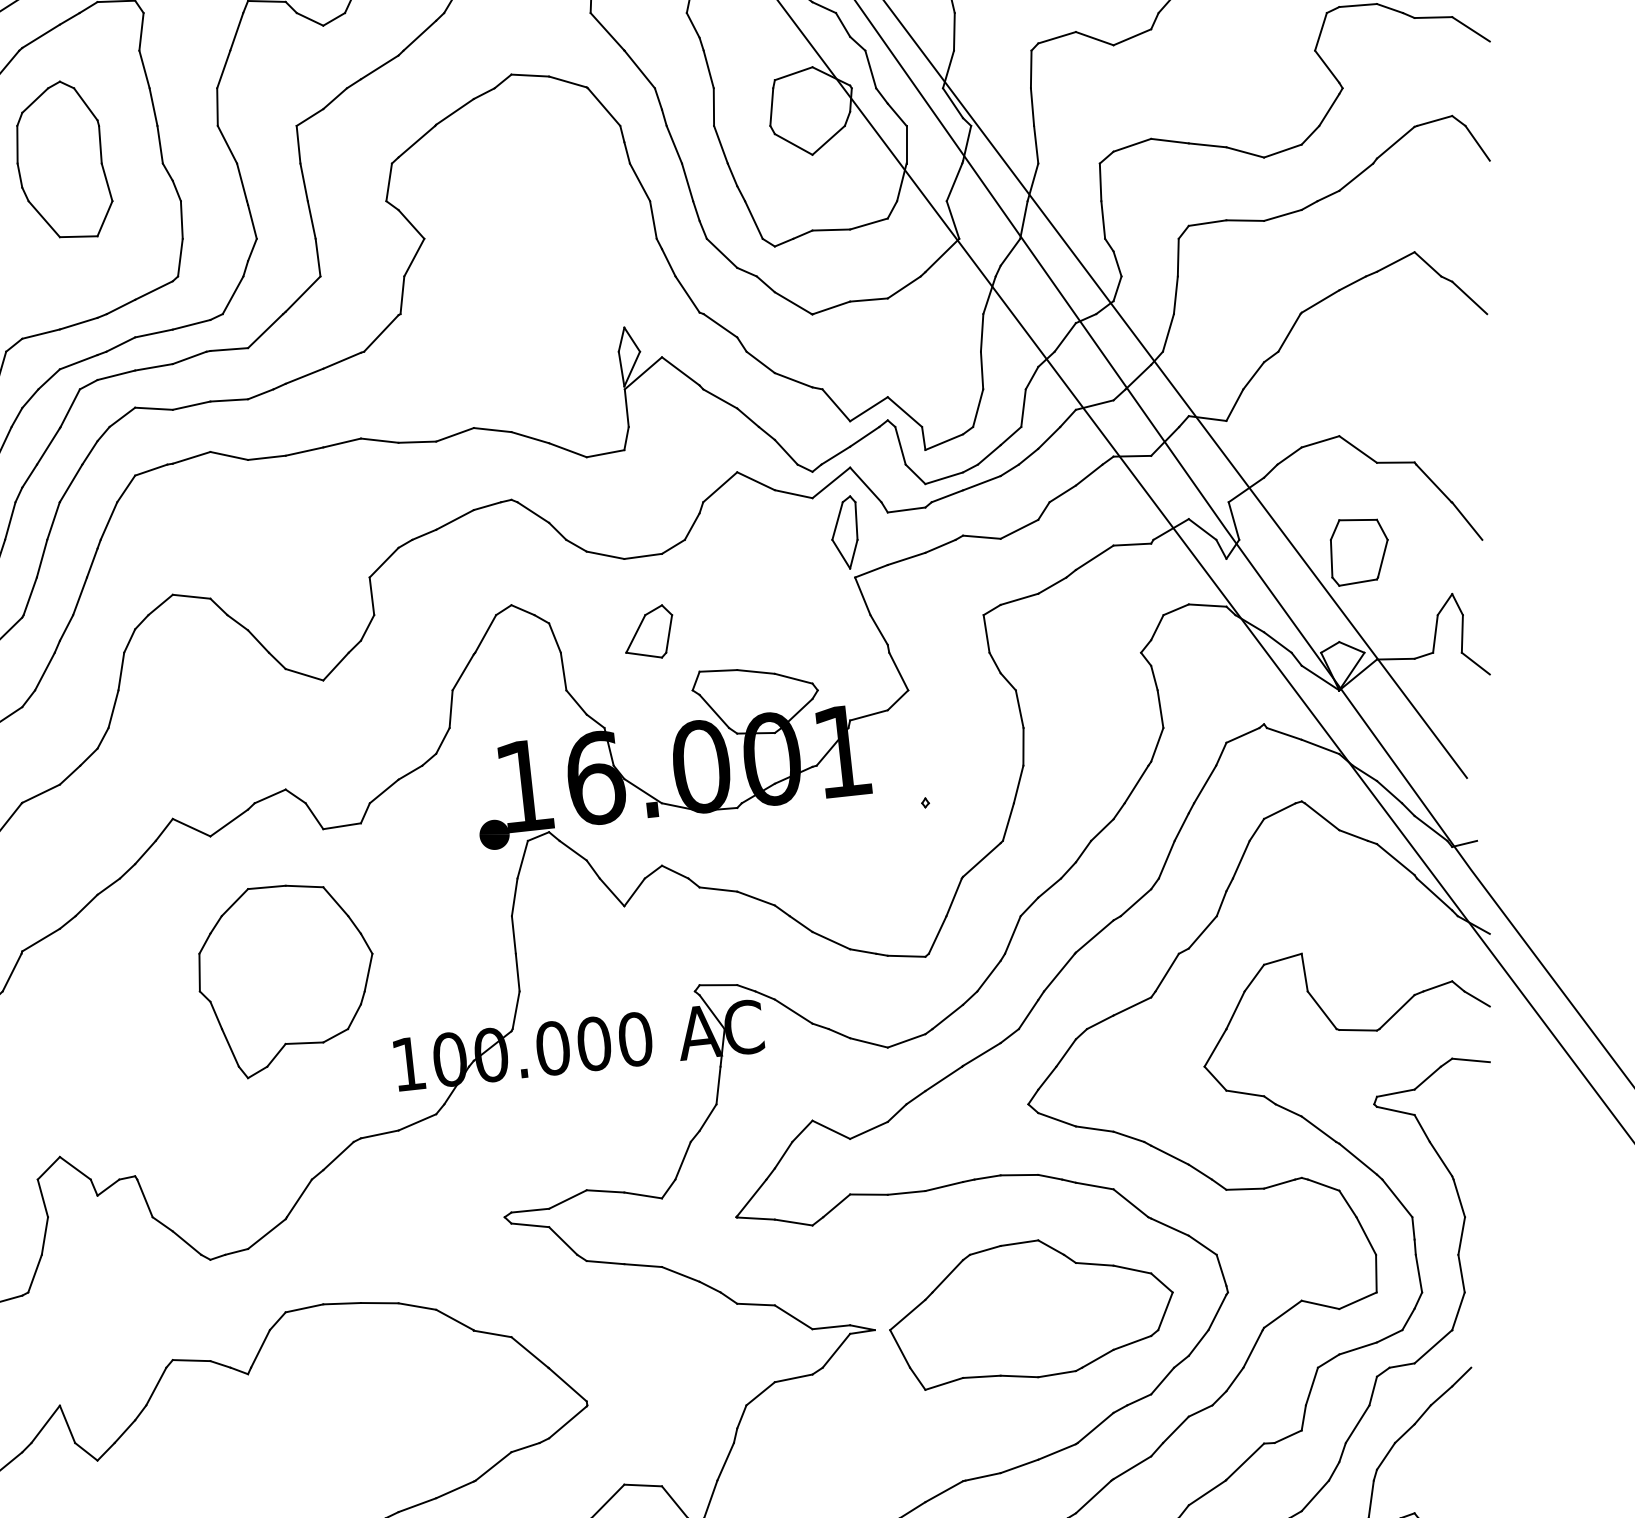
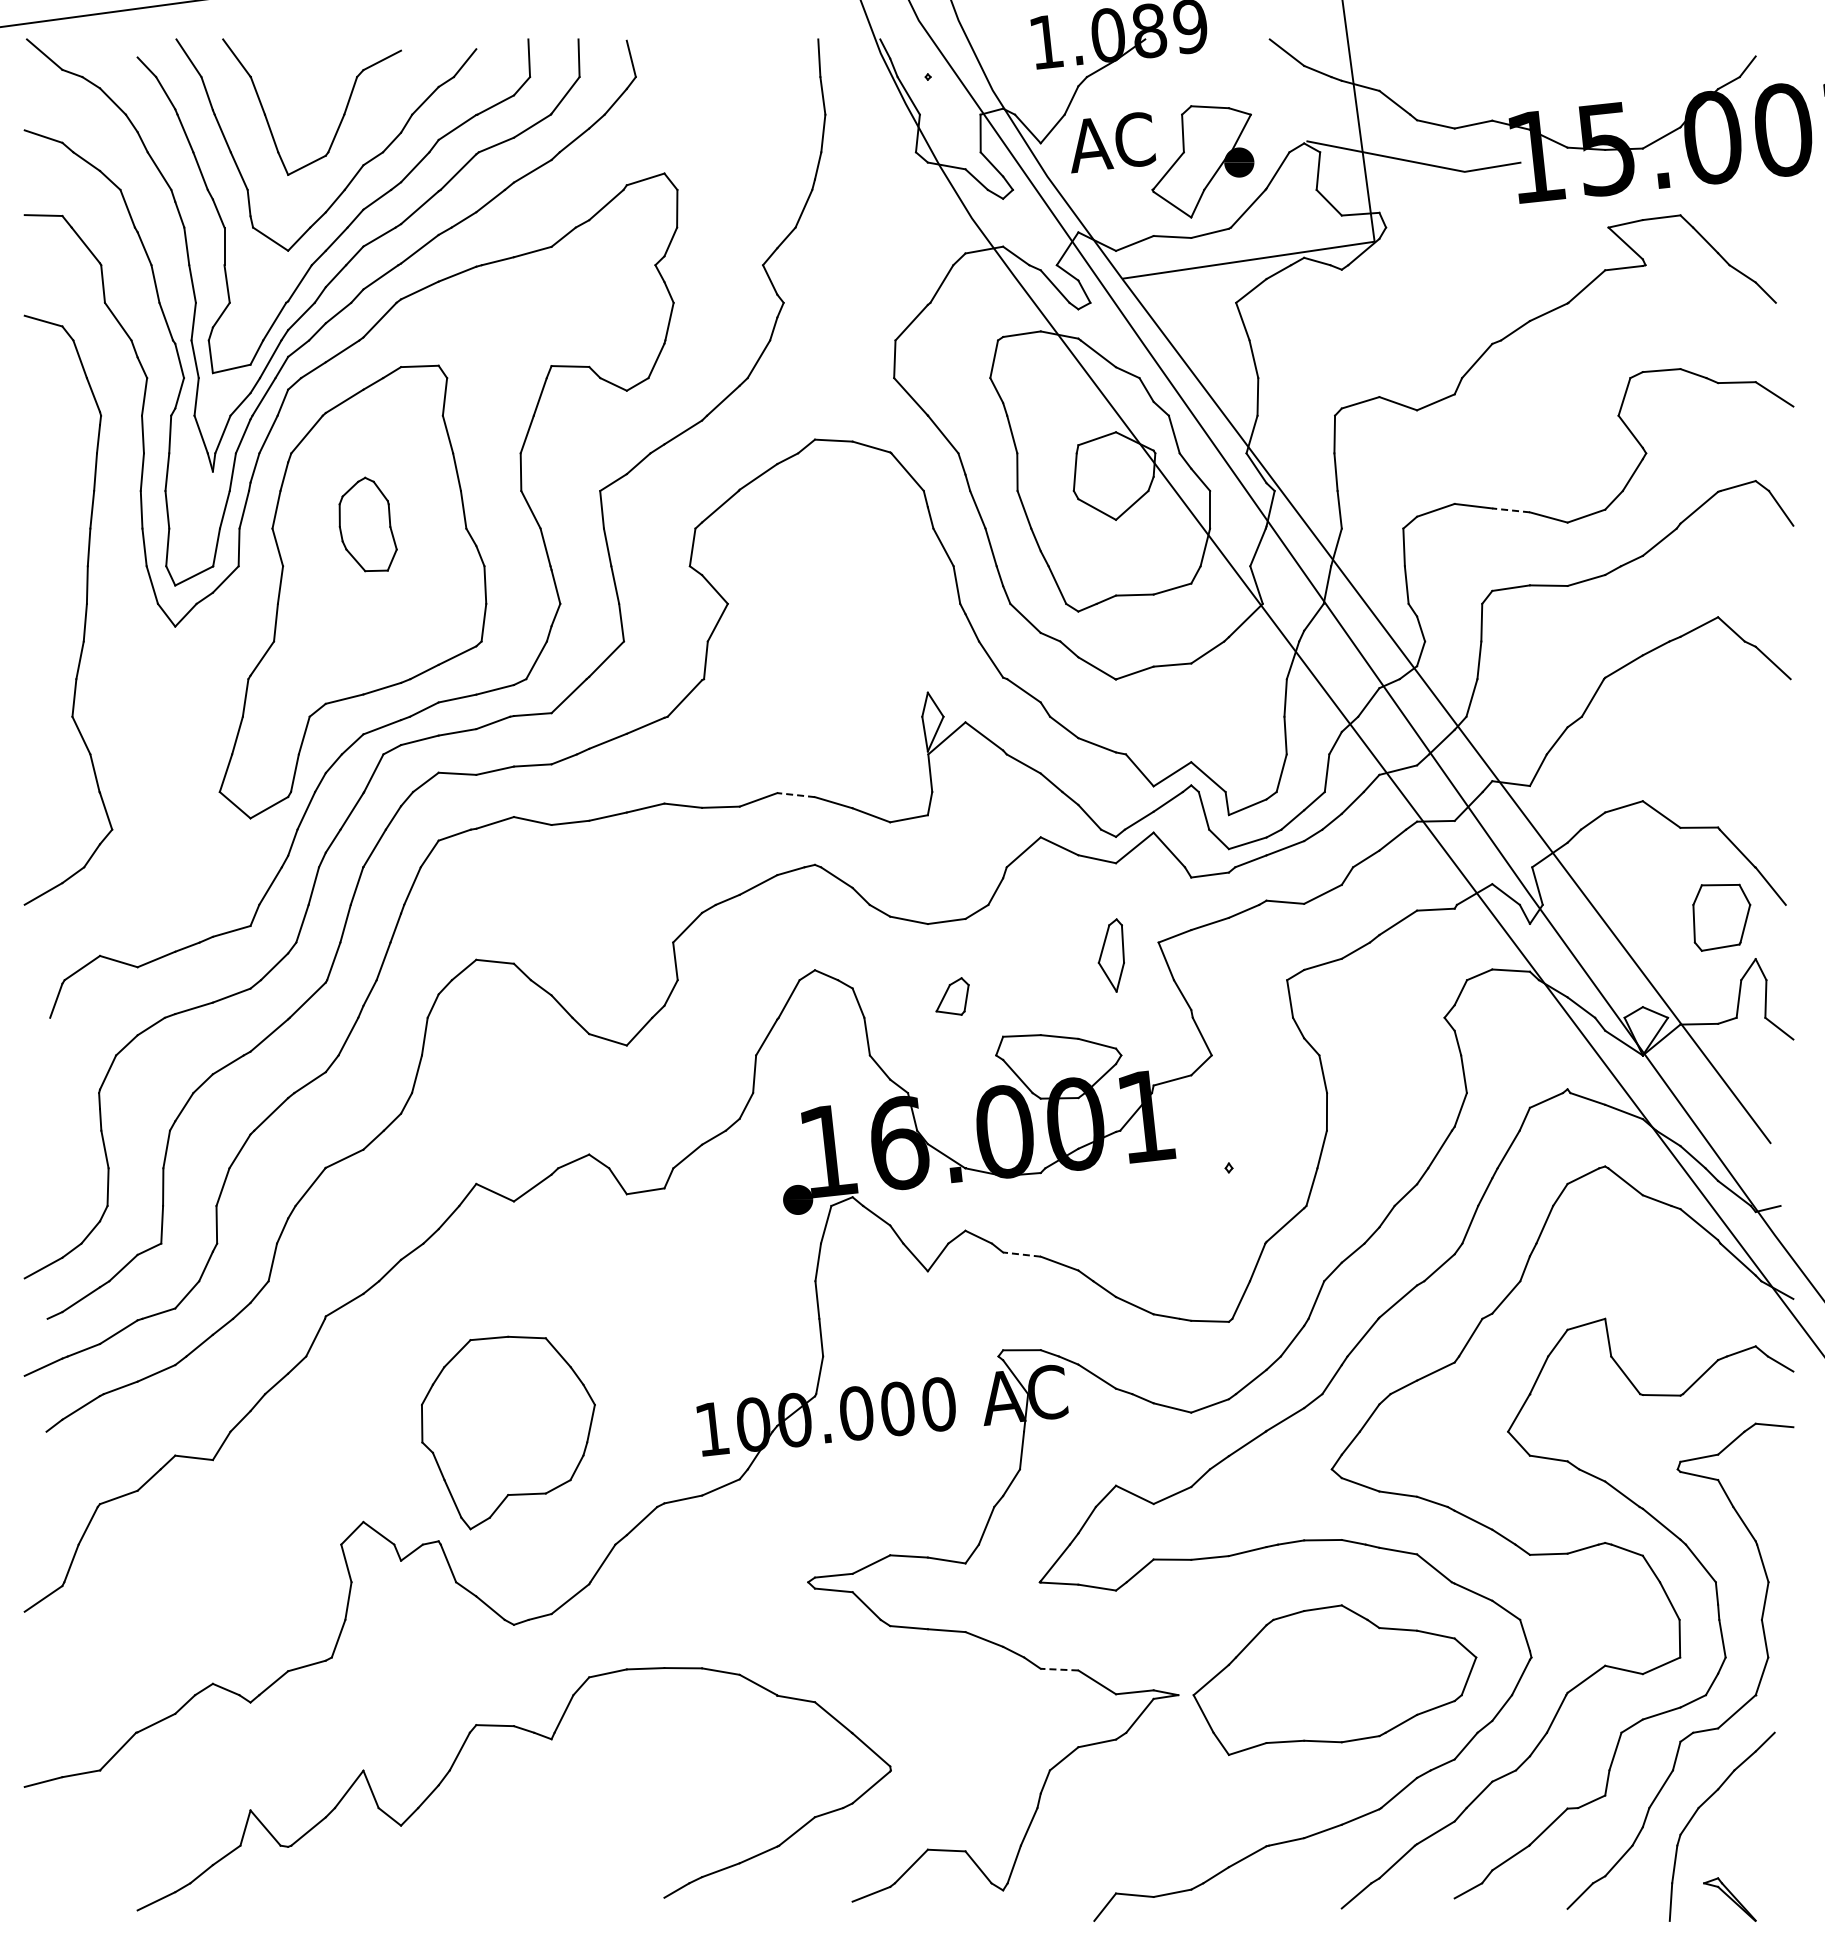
line: (1207, 145) -> (1511, 510), solid -> dashed
part: (63, 159) -> (367, 524), size x0.6
line: (492, 430) -> (796, 795), solid -> dashed
part: (843, 532) -> (1110, 955), moved
part: (1358, 552) -> (1721, 917), moved
part: (648, 631) -> (952, 996), size x0.7
line: (717, 889) -> (1021, 1254), solid -> dashed
part: (285, 981) -> (508, 1432), moved
line: (755, 1304) -> (1059, 1669), solid -> dashed

